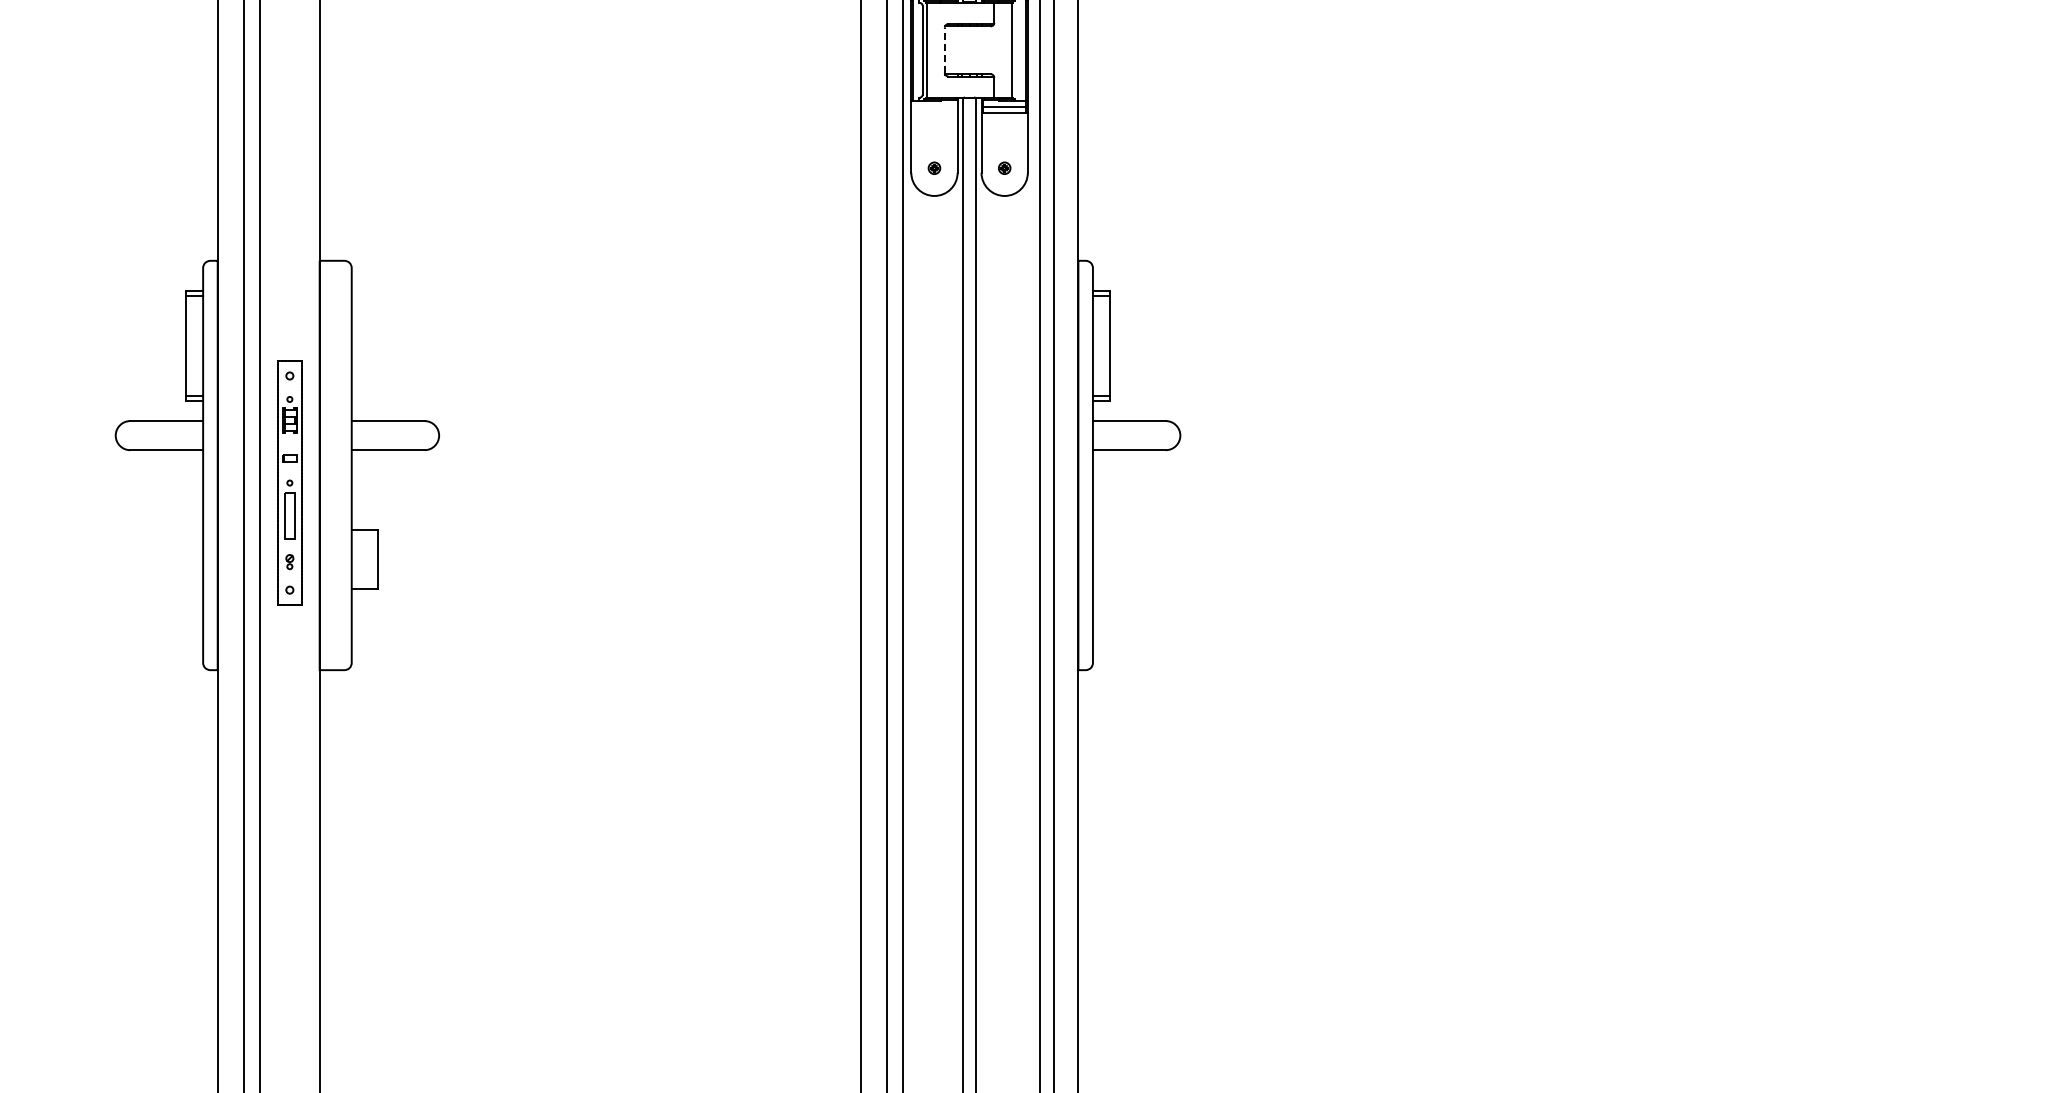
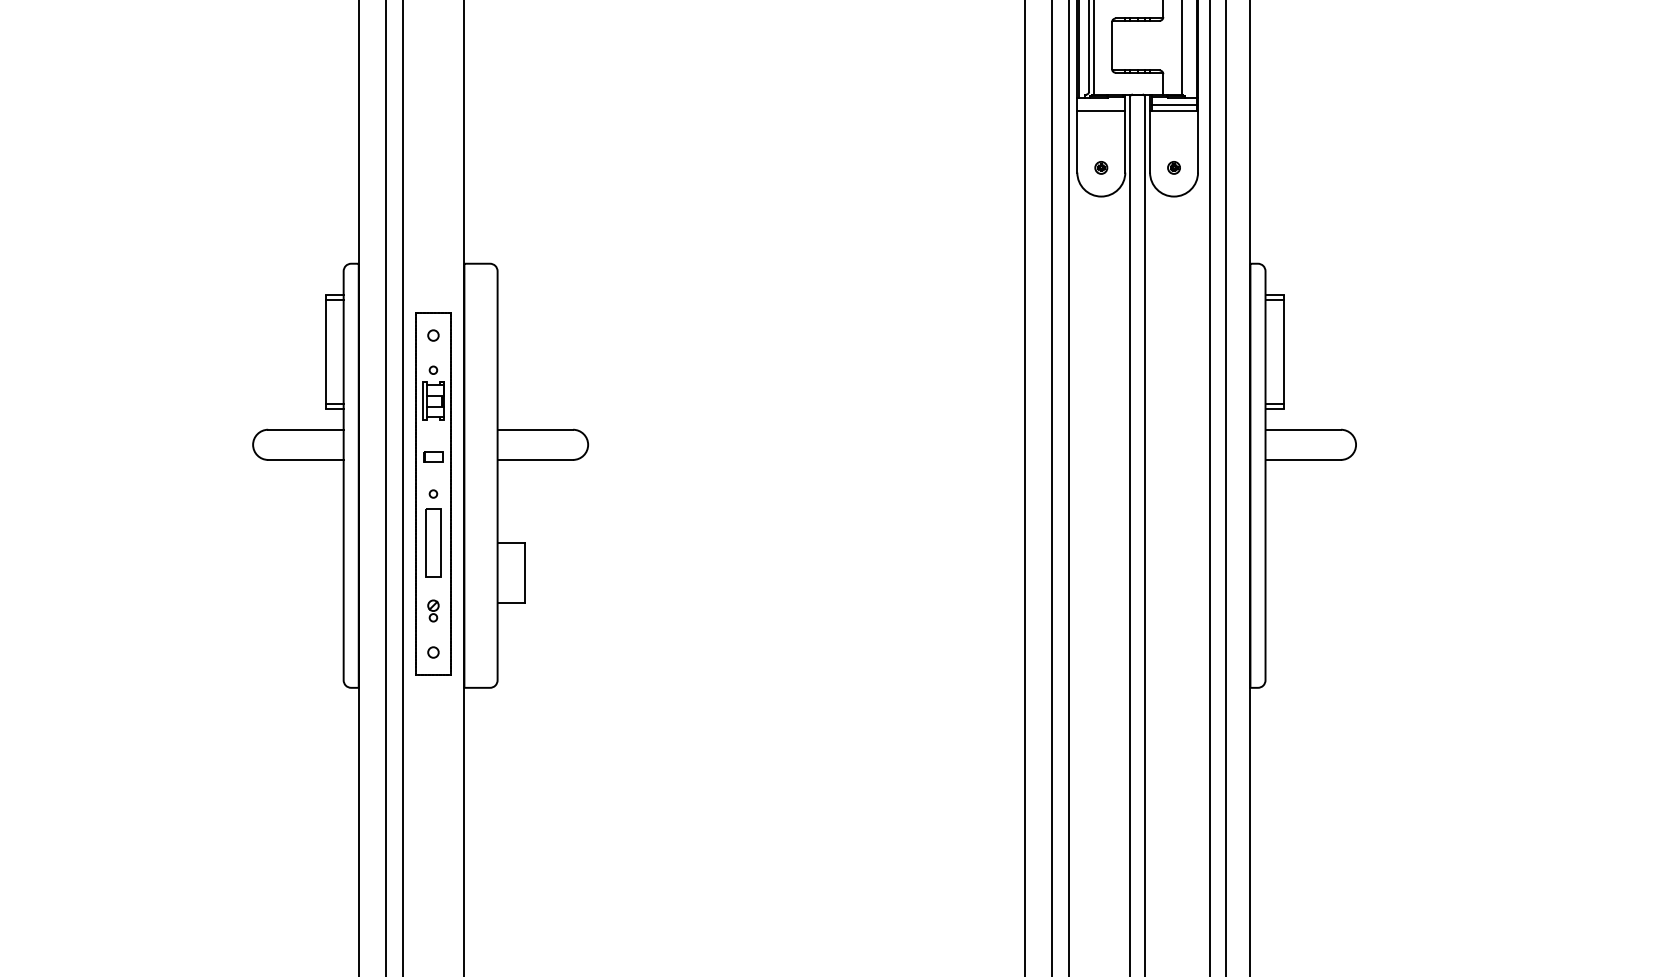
line: (944, 50) -> (1111, 45), dashed -> solid
line: (934, 112) -> (1101, 110), added
part: (289, 482) -> (433, 493), size x1.43

